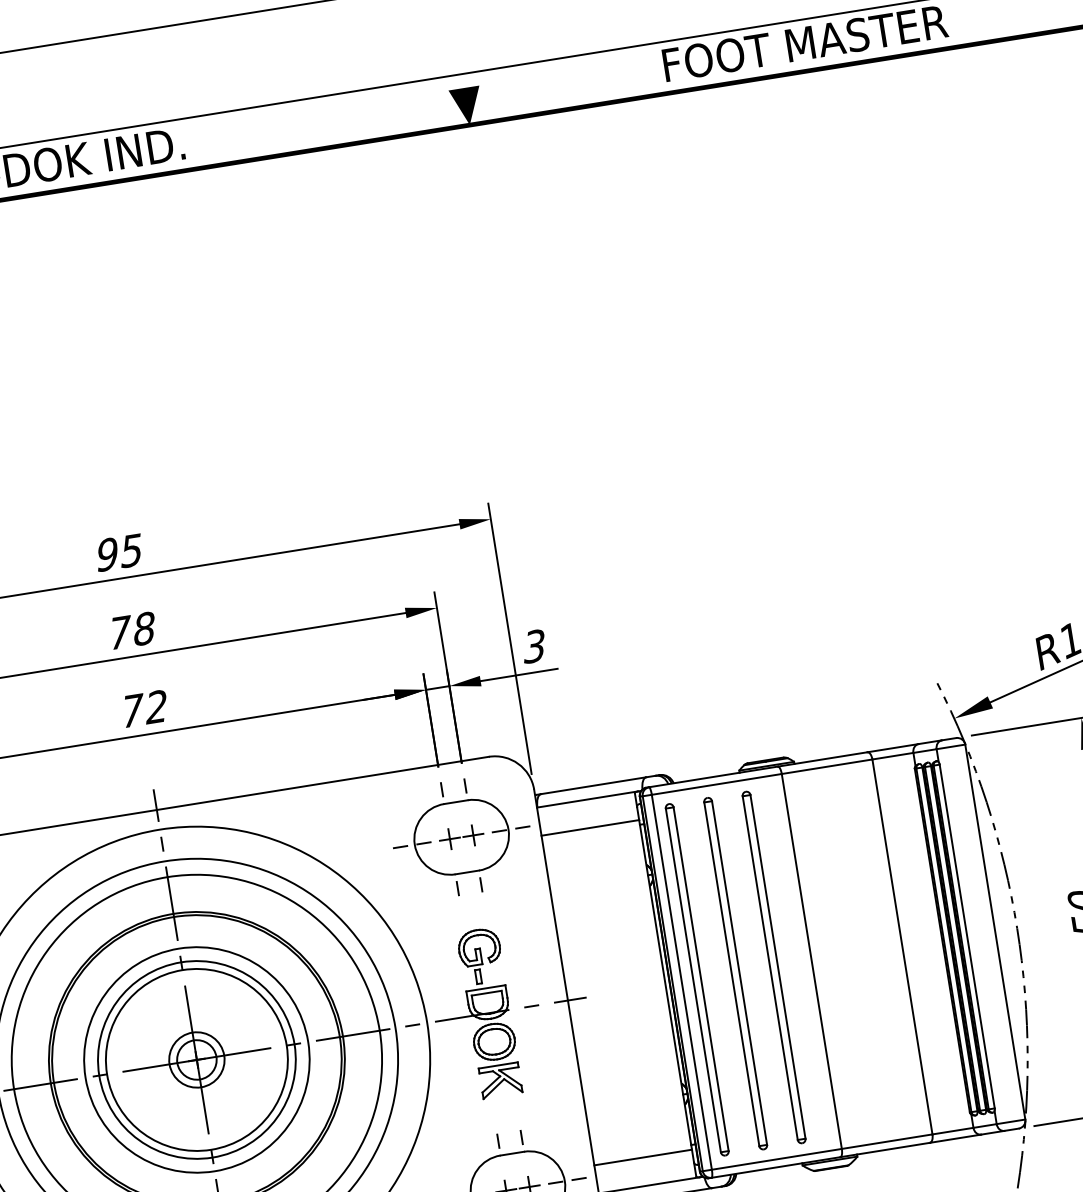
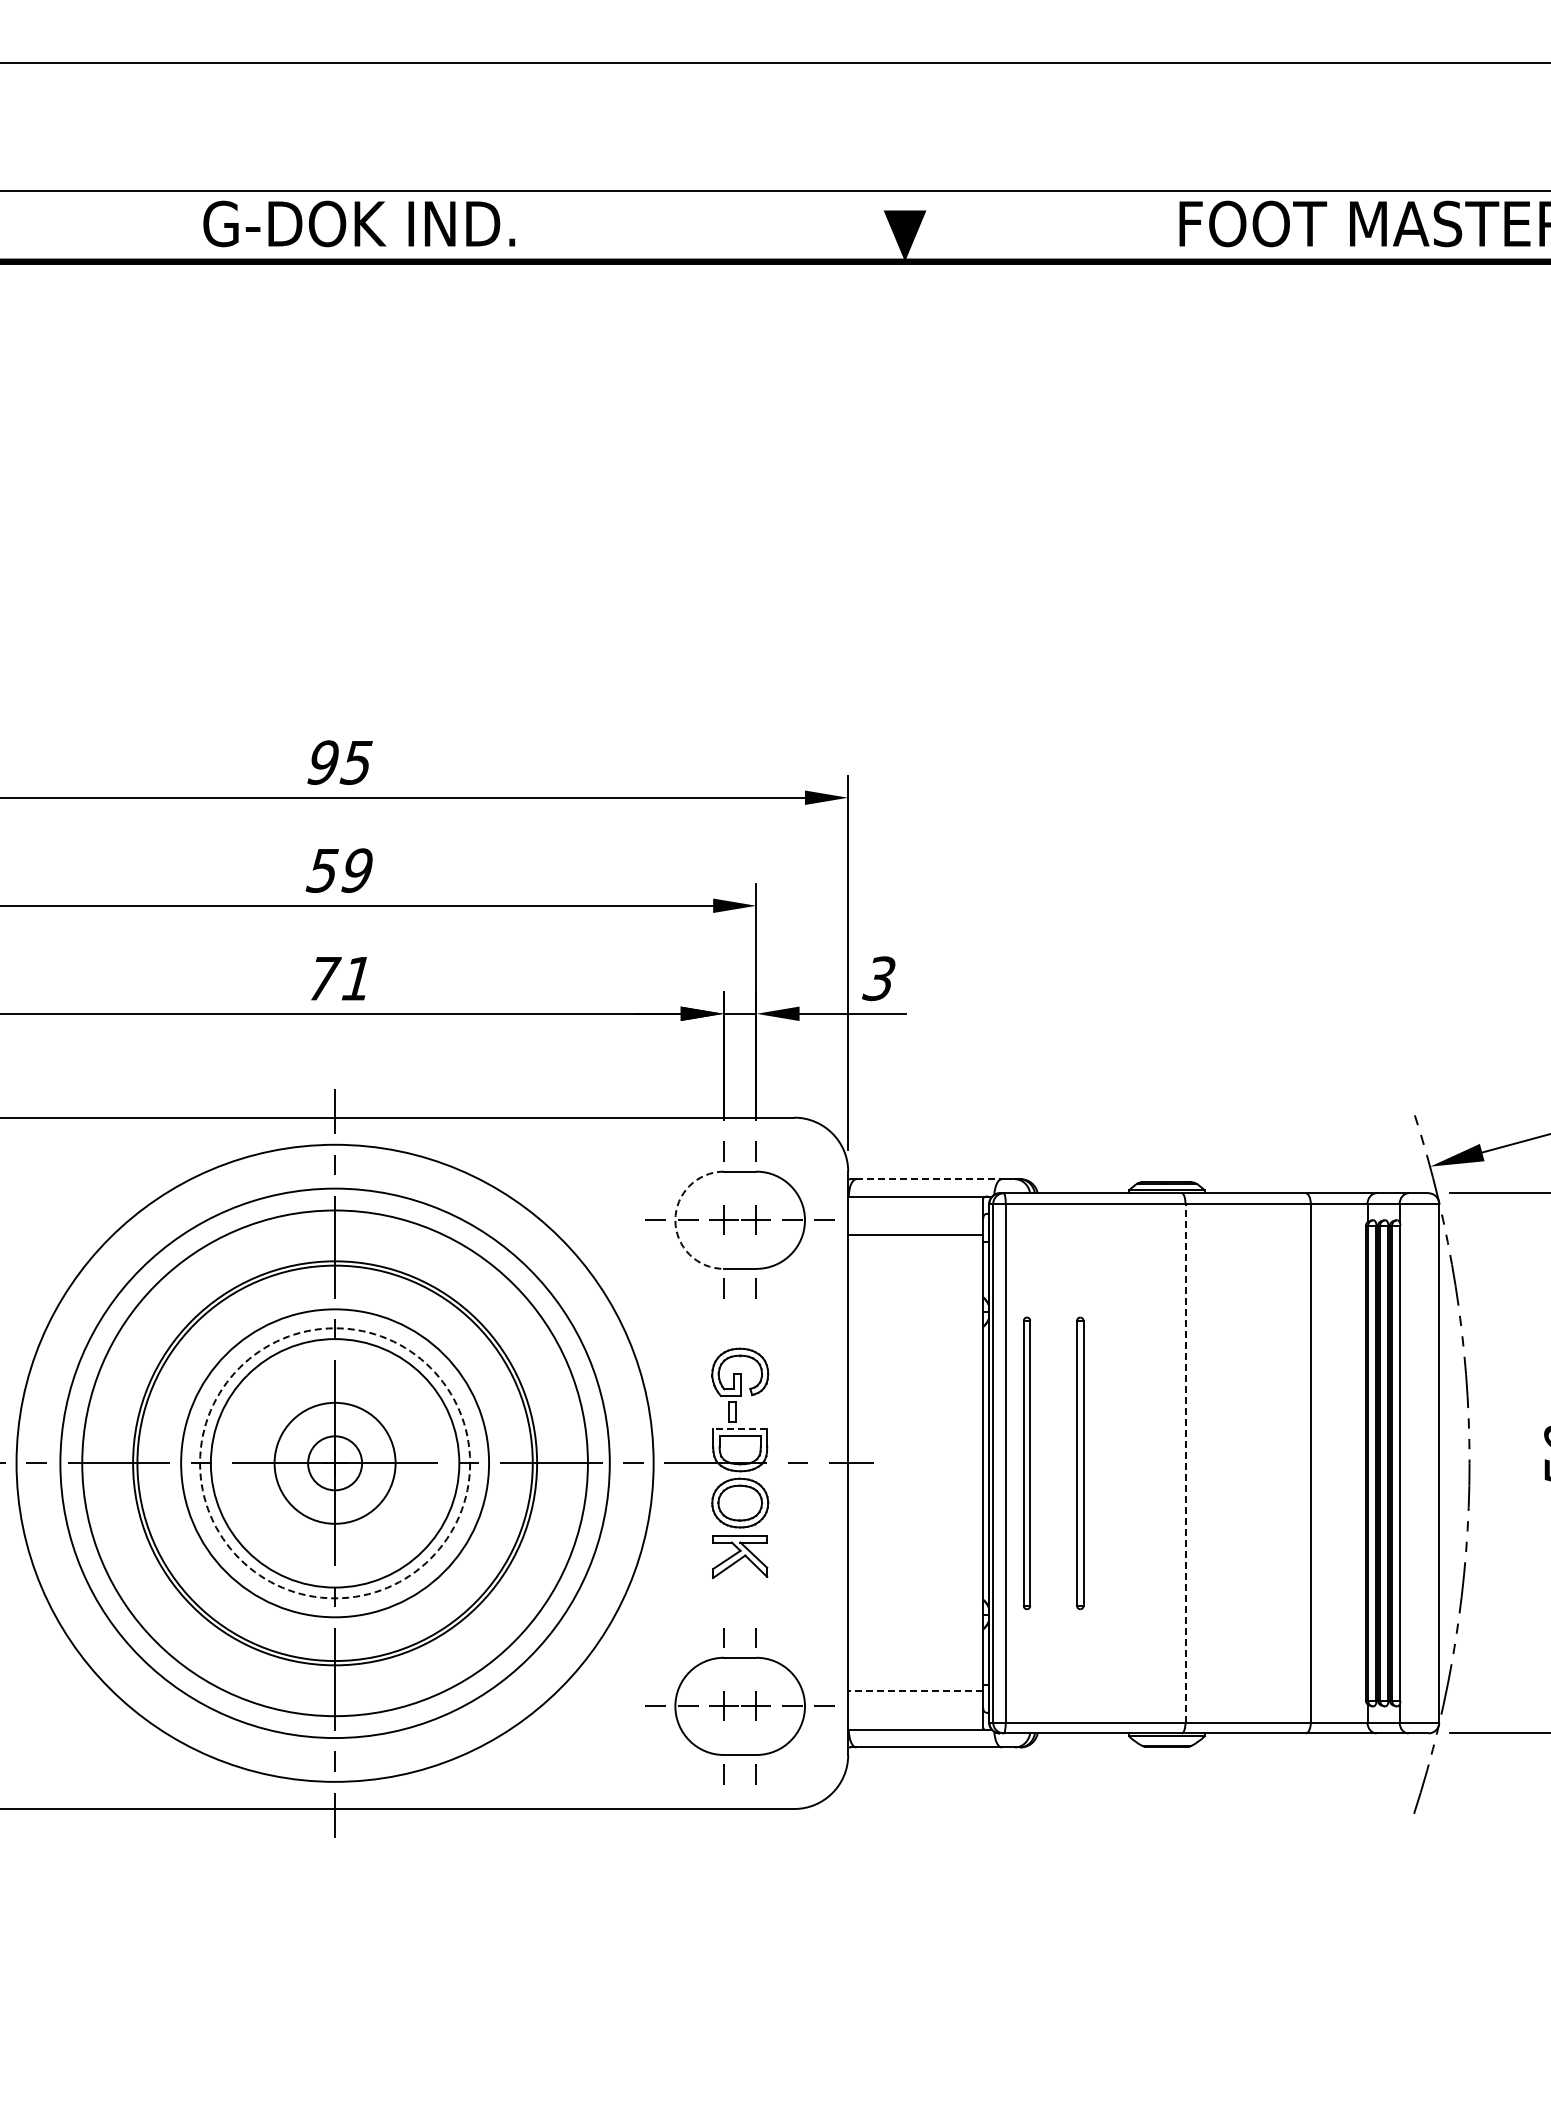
text: (131, 630) -> (339, 870), 78 -> 59
text: (155, 707) -> (355, 978), 72 -> 71
line: (593, 785) -> (929, 1179), solid -> dashed
arc: (414, 844) -> (675, 1220), solid -> dashed
line: (811, 960) -> (1185, 1462), solid -> dashed
part: (774, 967) -> (1133, 1463), removed
part: (735, 973) -> (1080, 1463), size x0.6
part: (696, 980) -> (1026, 1463), size x0.6
line: (485, 988) -> (739, 1429), solid -> dashed
circle: (196, 1060) -> (334, 1463), size x1.6
circle: (197, 1060) -> (335, 1463), solid -> dashed
line: (643, 1157) -> (915, 1691), solid -> dashed

